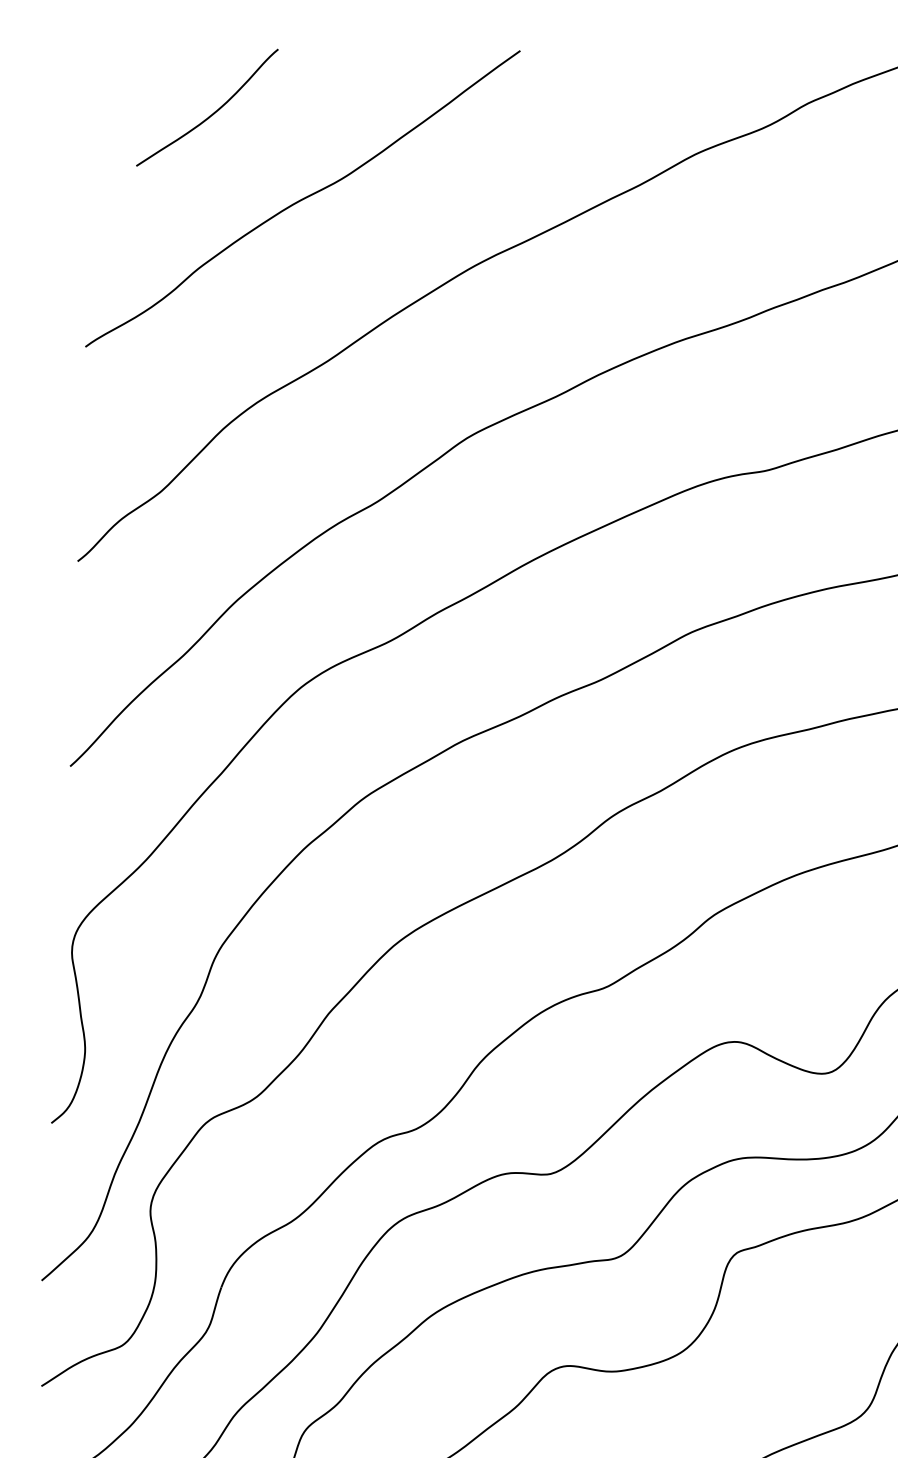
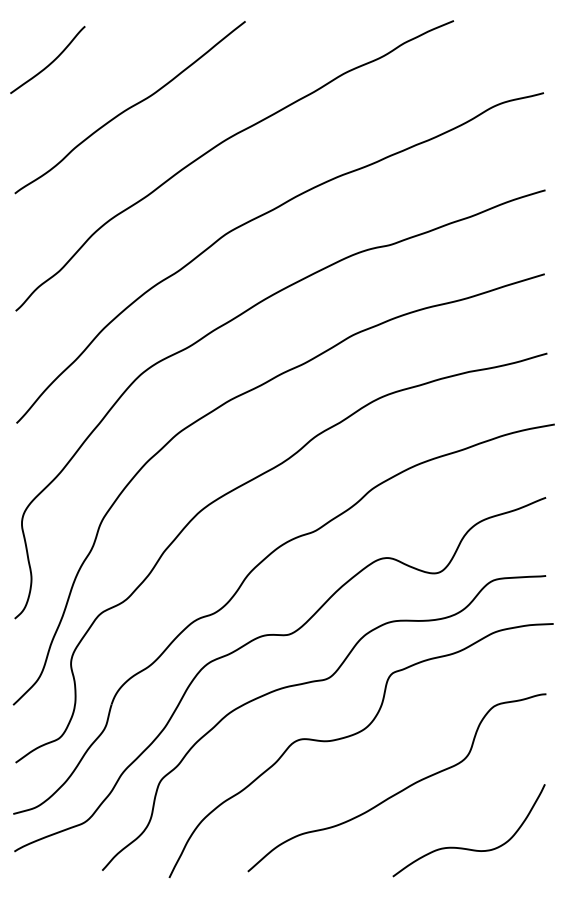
curve: (212, 112) -> (50, 62), moved

